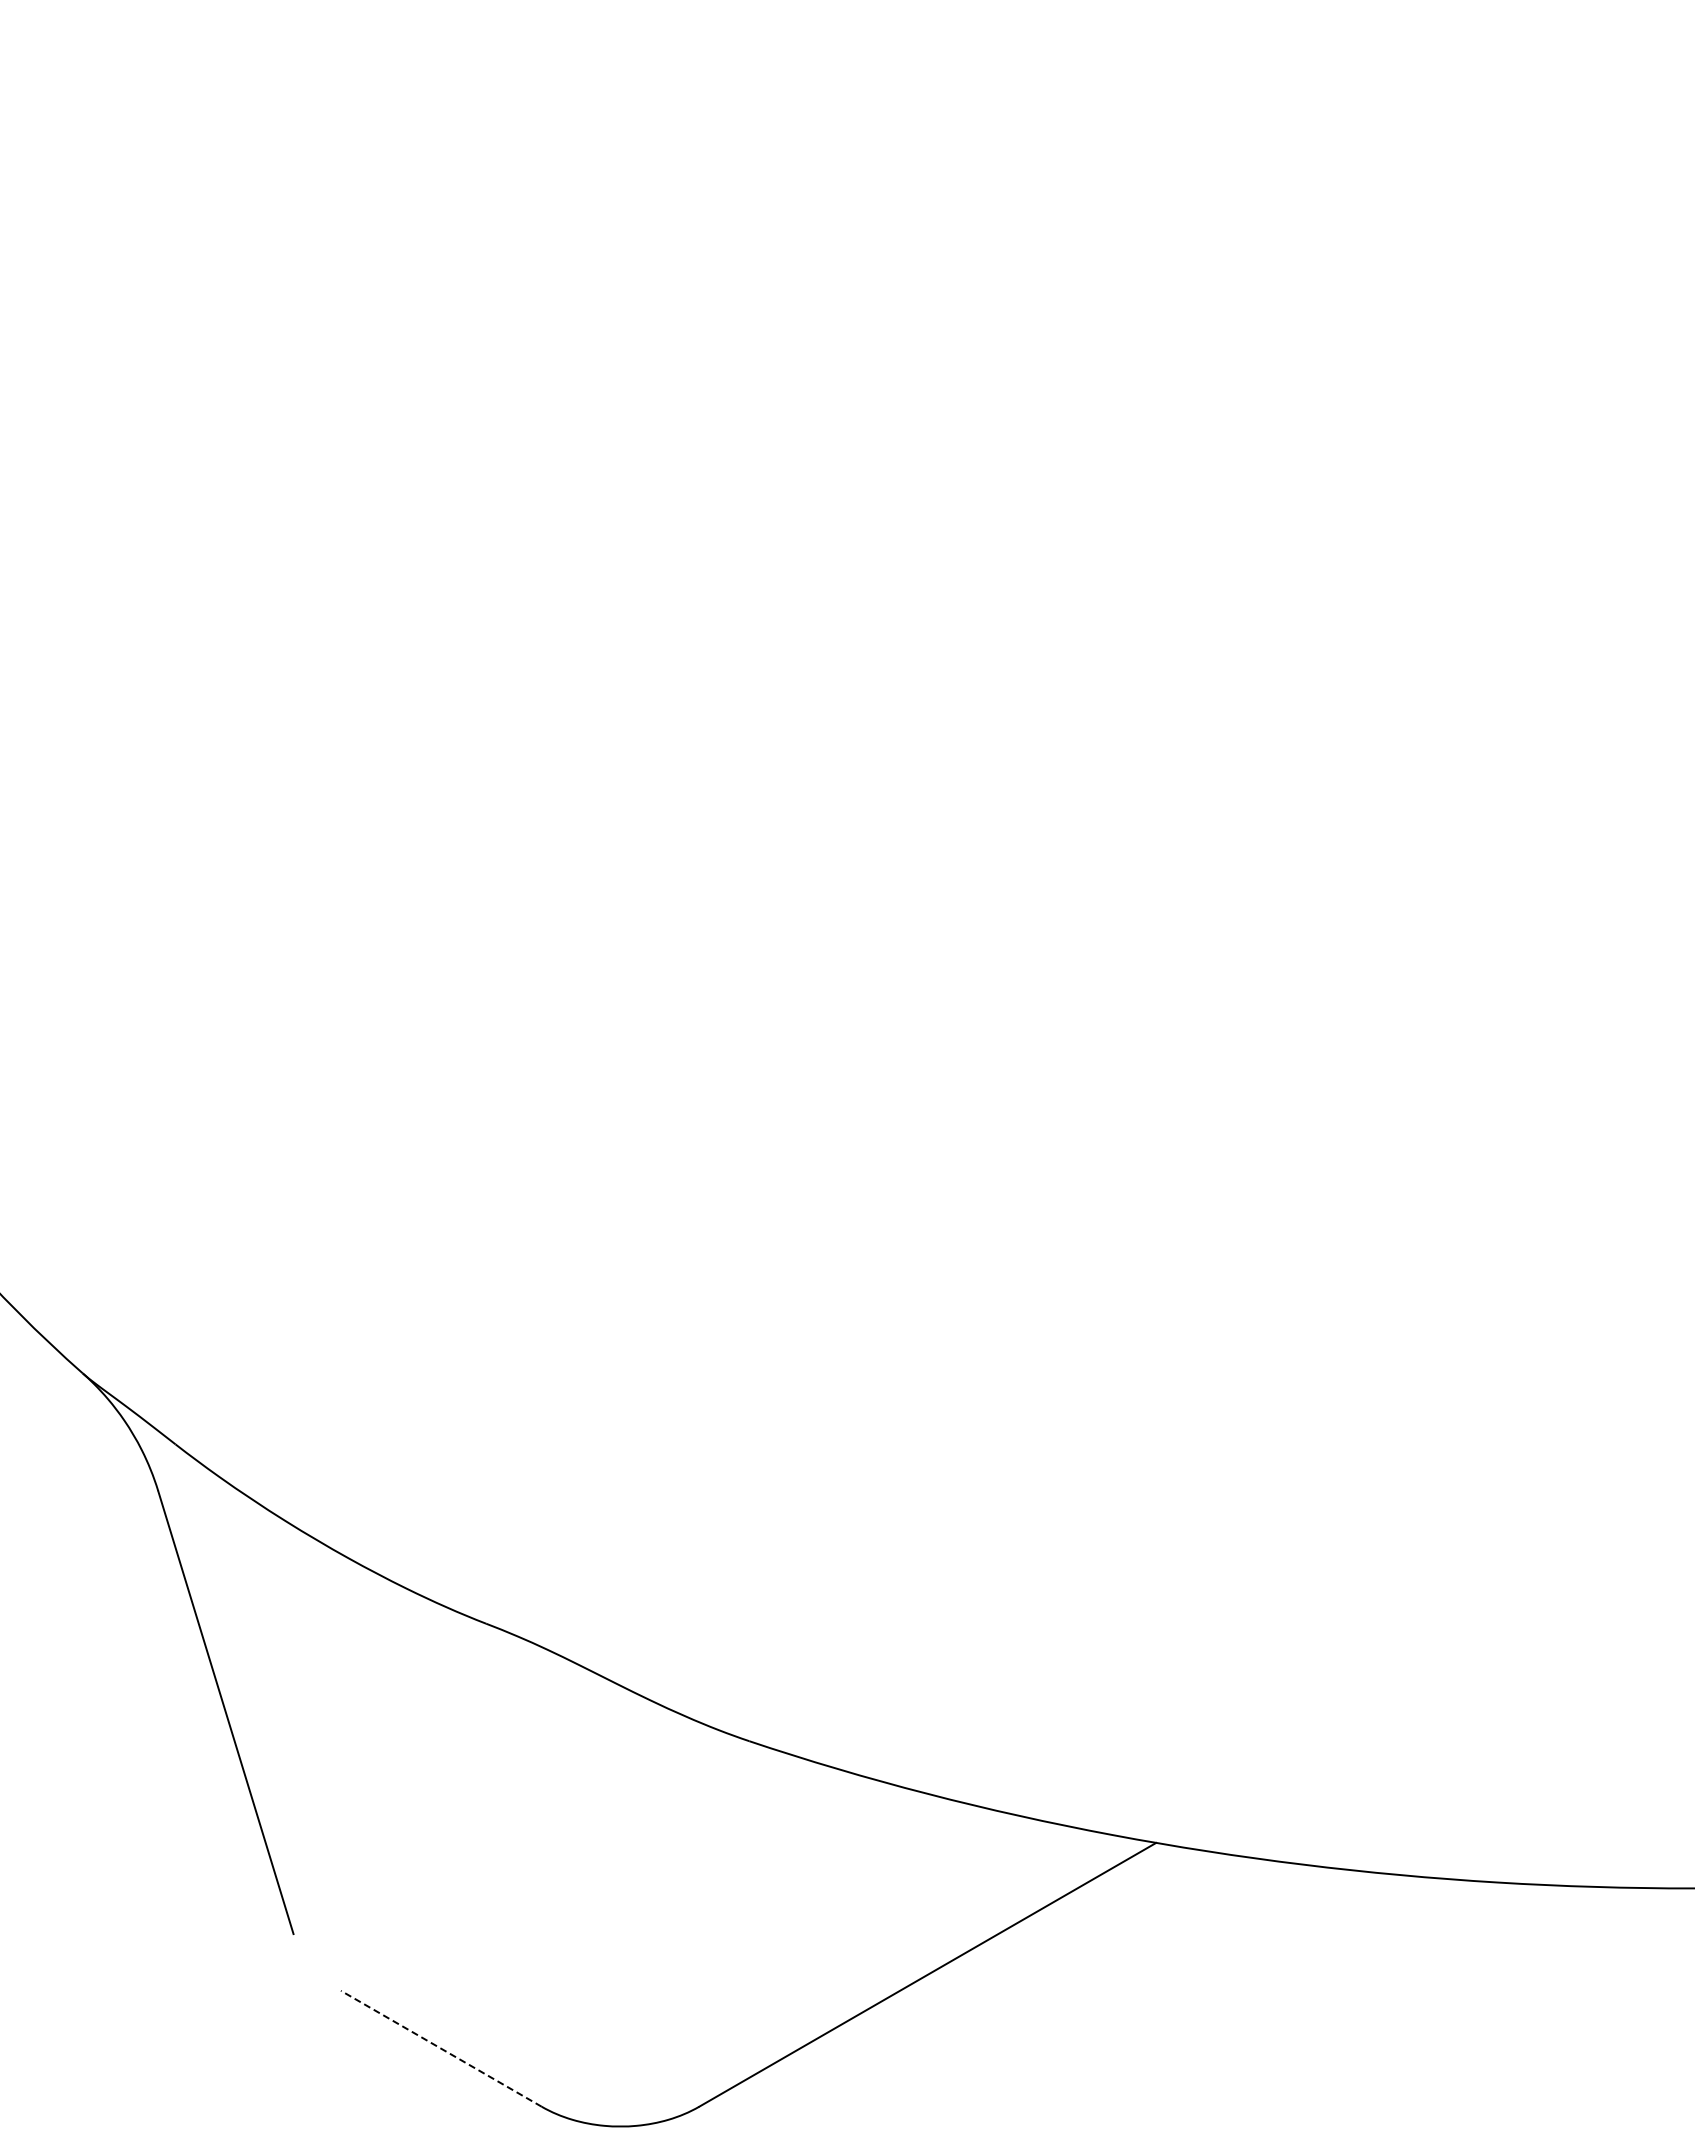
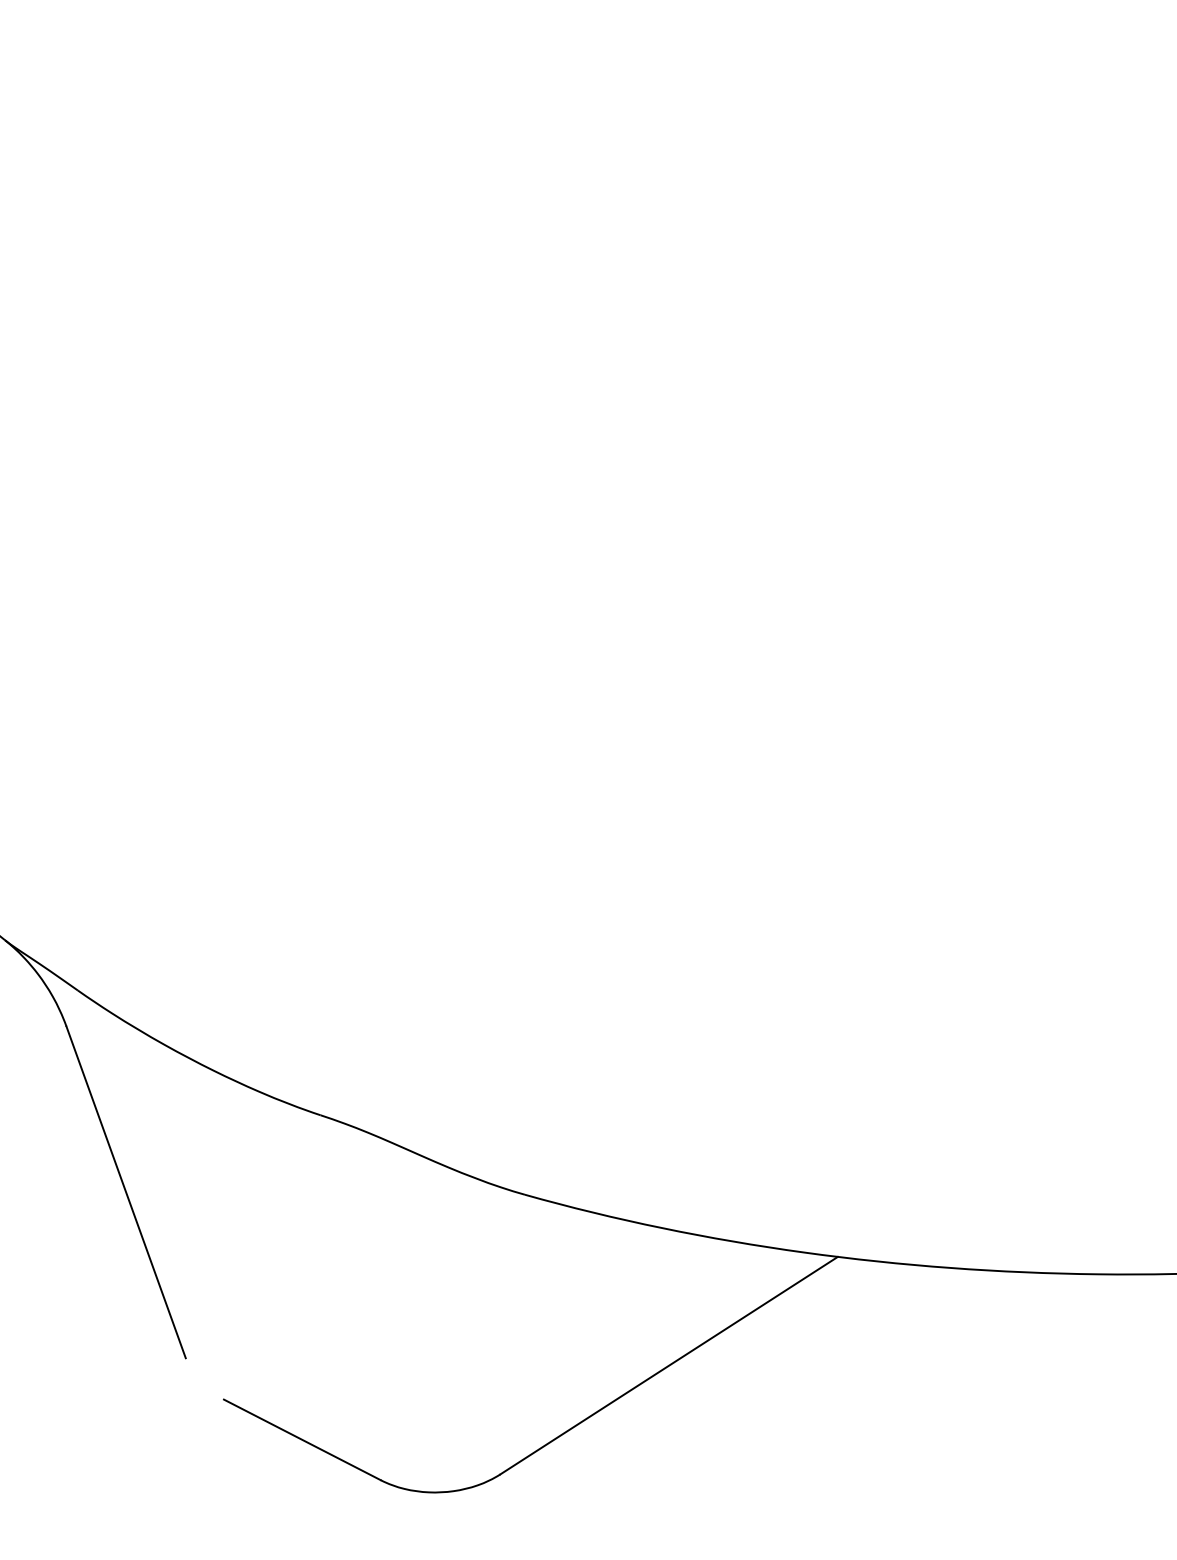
line: (441, 2048) -> (302, 1439), dashed -> solid

